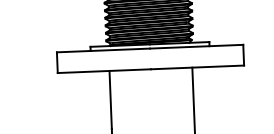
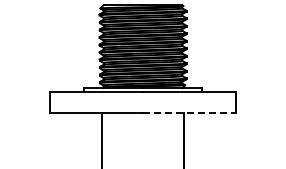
line: (197, 67) -> (189, 112), solid -> dashed

